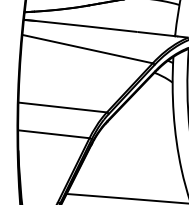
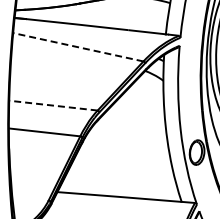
line: (87, 49) -> (78, 47), solid -> dashed
line: (61, 107) -> (52, 105), solid -> dashed

